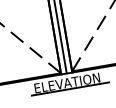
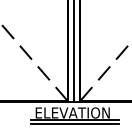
line: (71, 92) -> (75, 124), added

